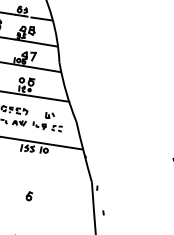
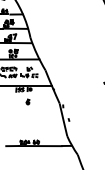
part: (28, 195) -> (27, 101), moved

